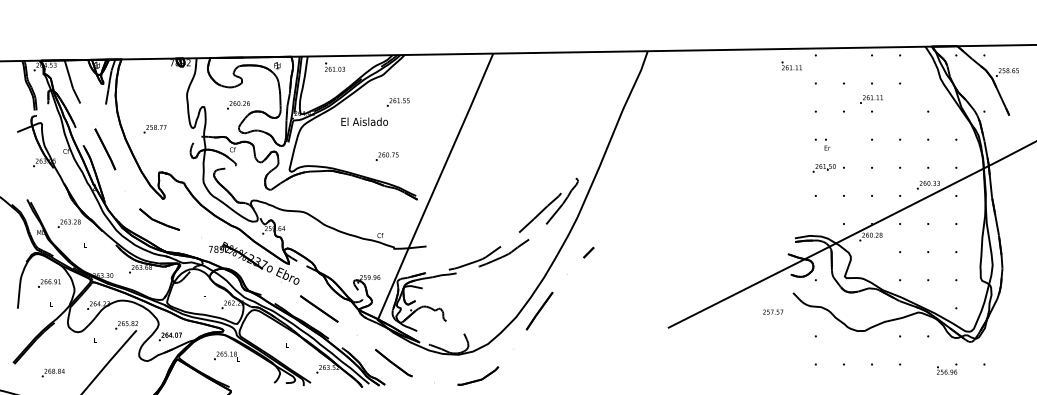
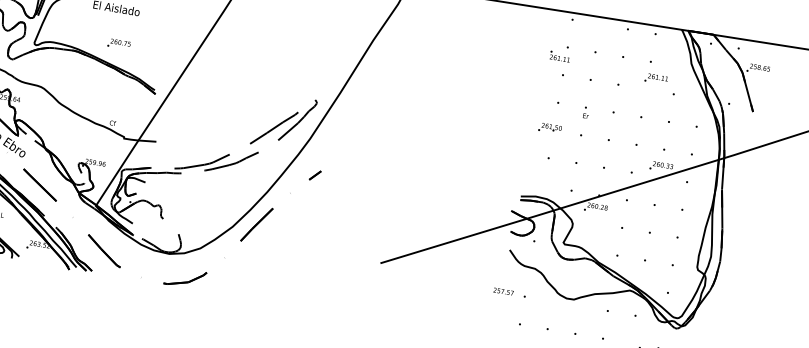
text: (791, 65) -> (559, 56), moved
text: (871, 99) -> (656, 78), moved
text: (827, 144) -> (586, 112), moved
text: (386, 156) -> (118, 43), moved
text: (823, 168) -> (549, 128), moved
text: (773, 311) -> (504, 291), moved

